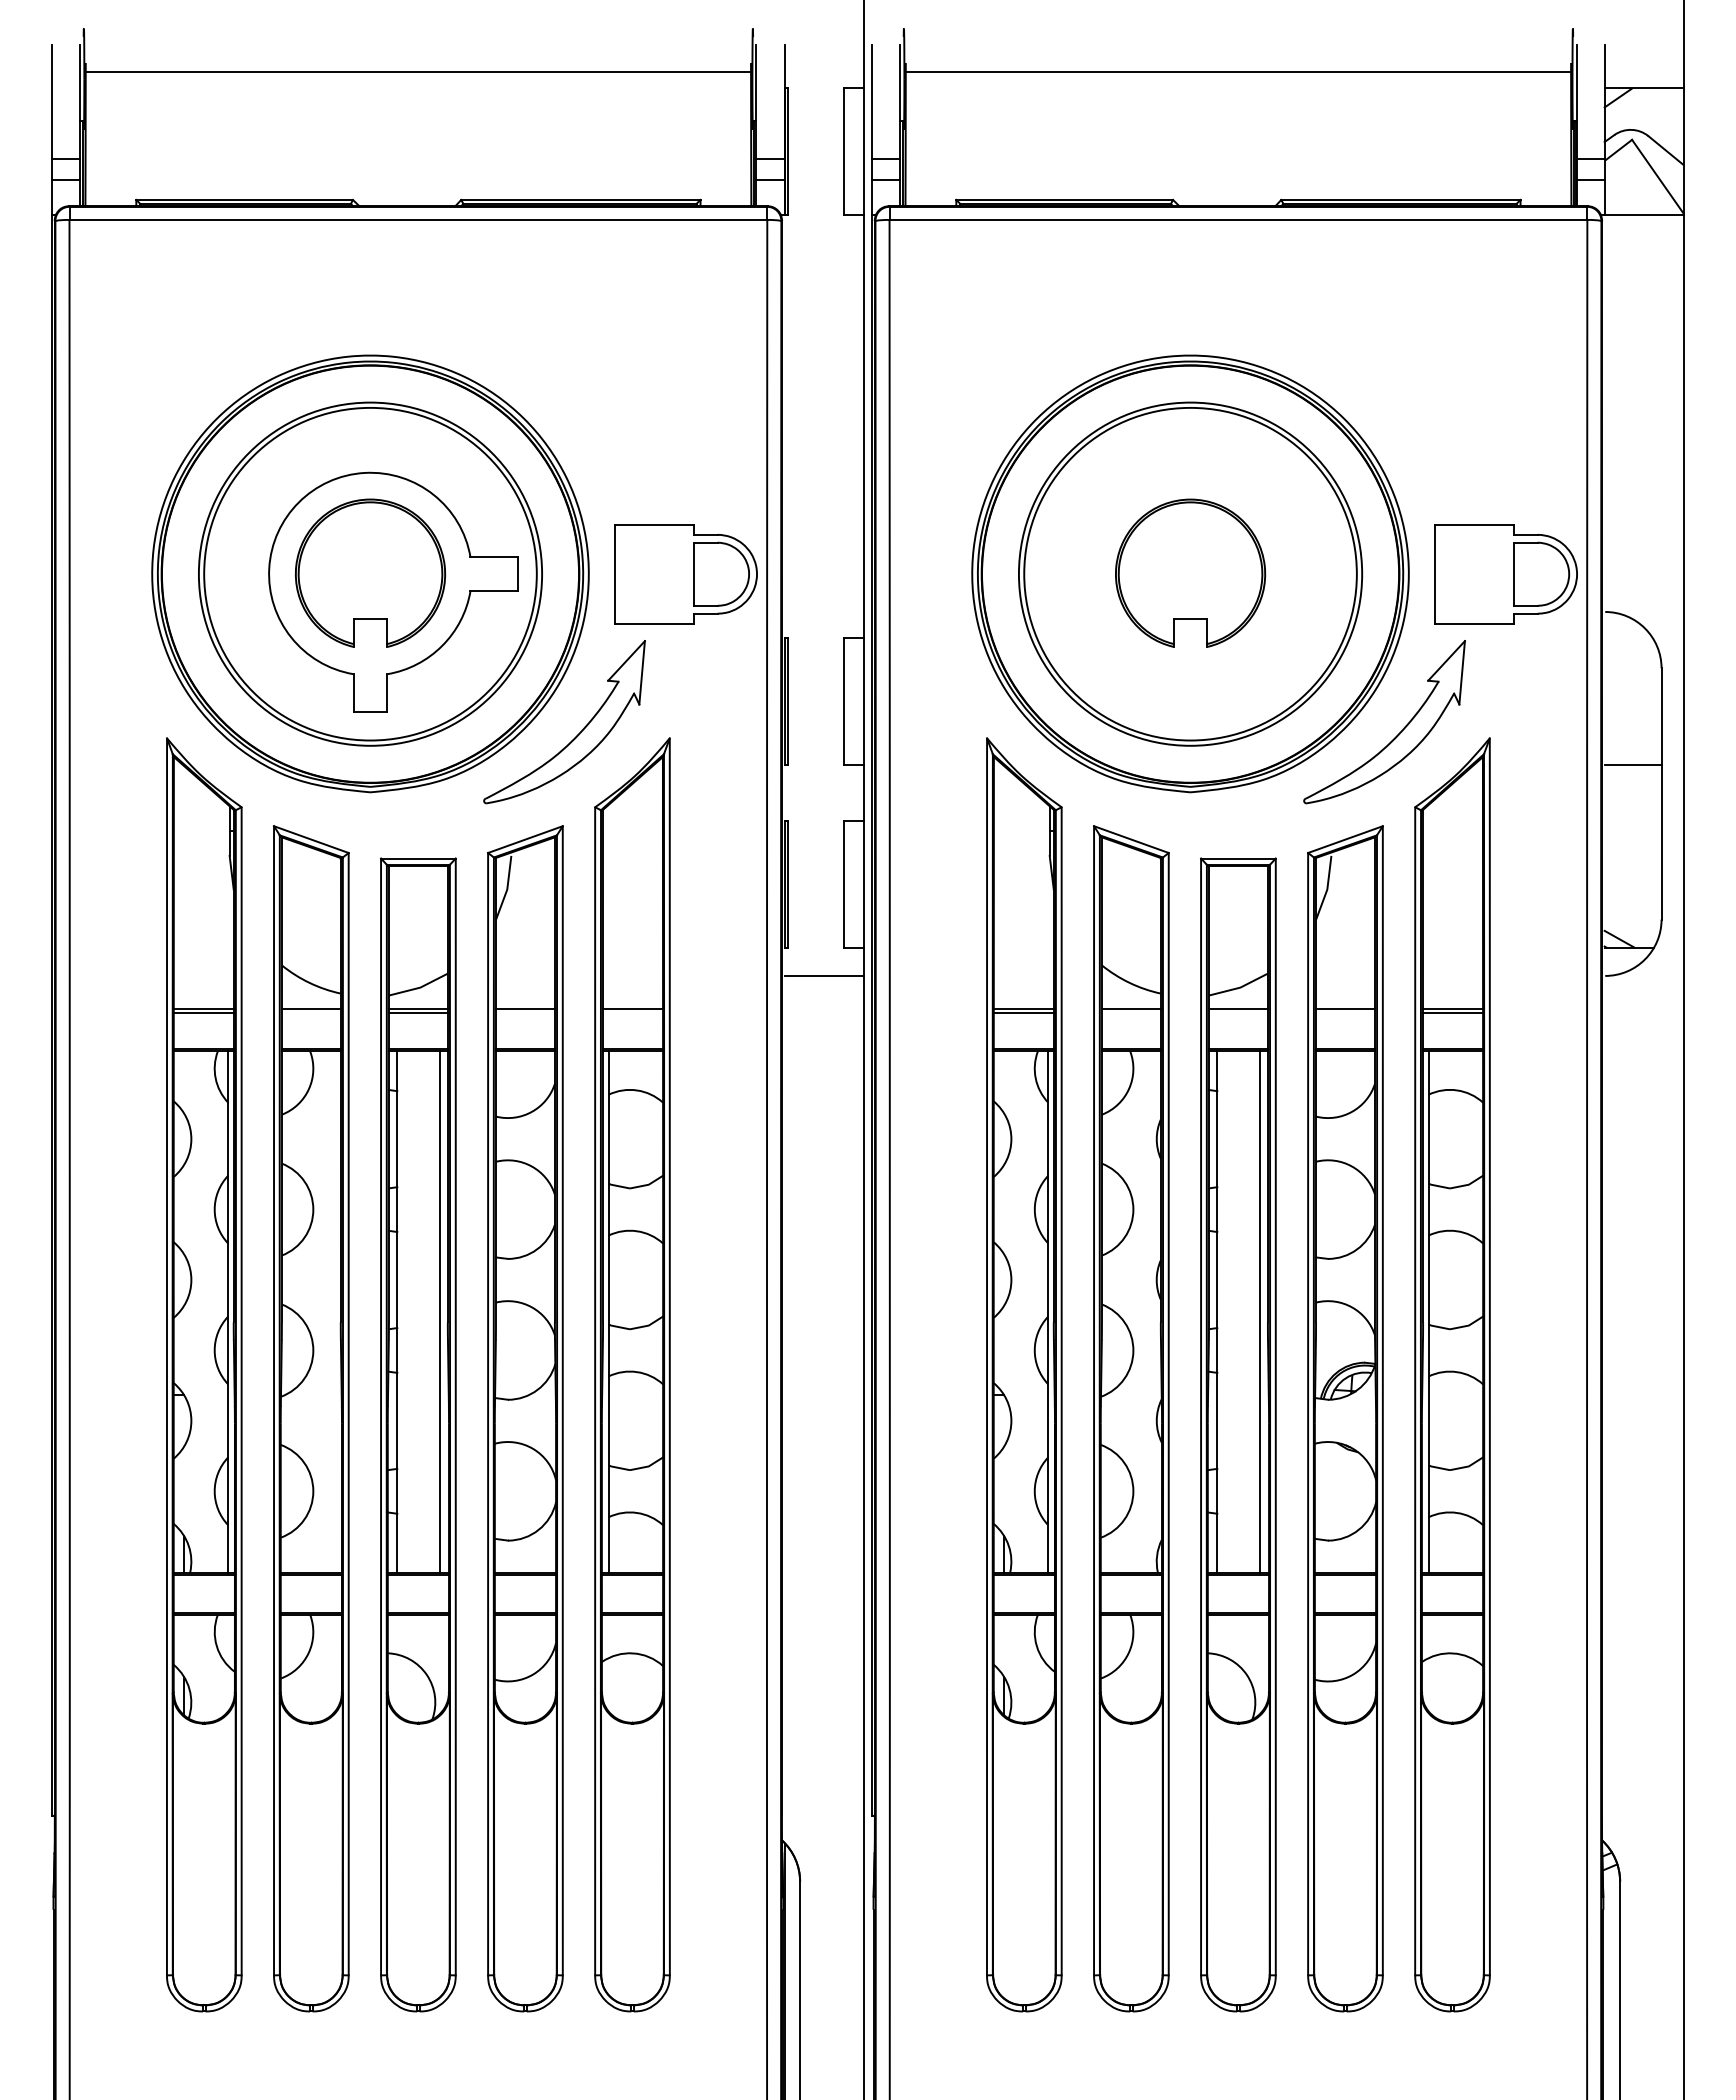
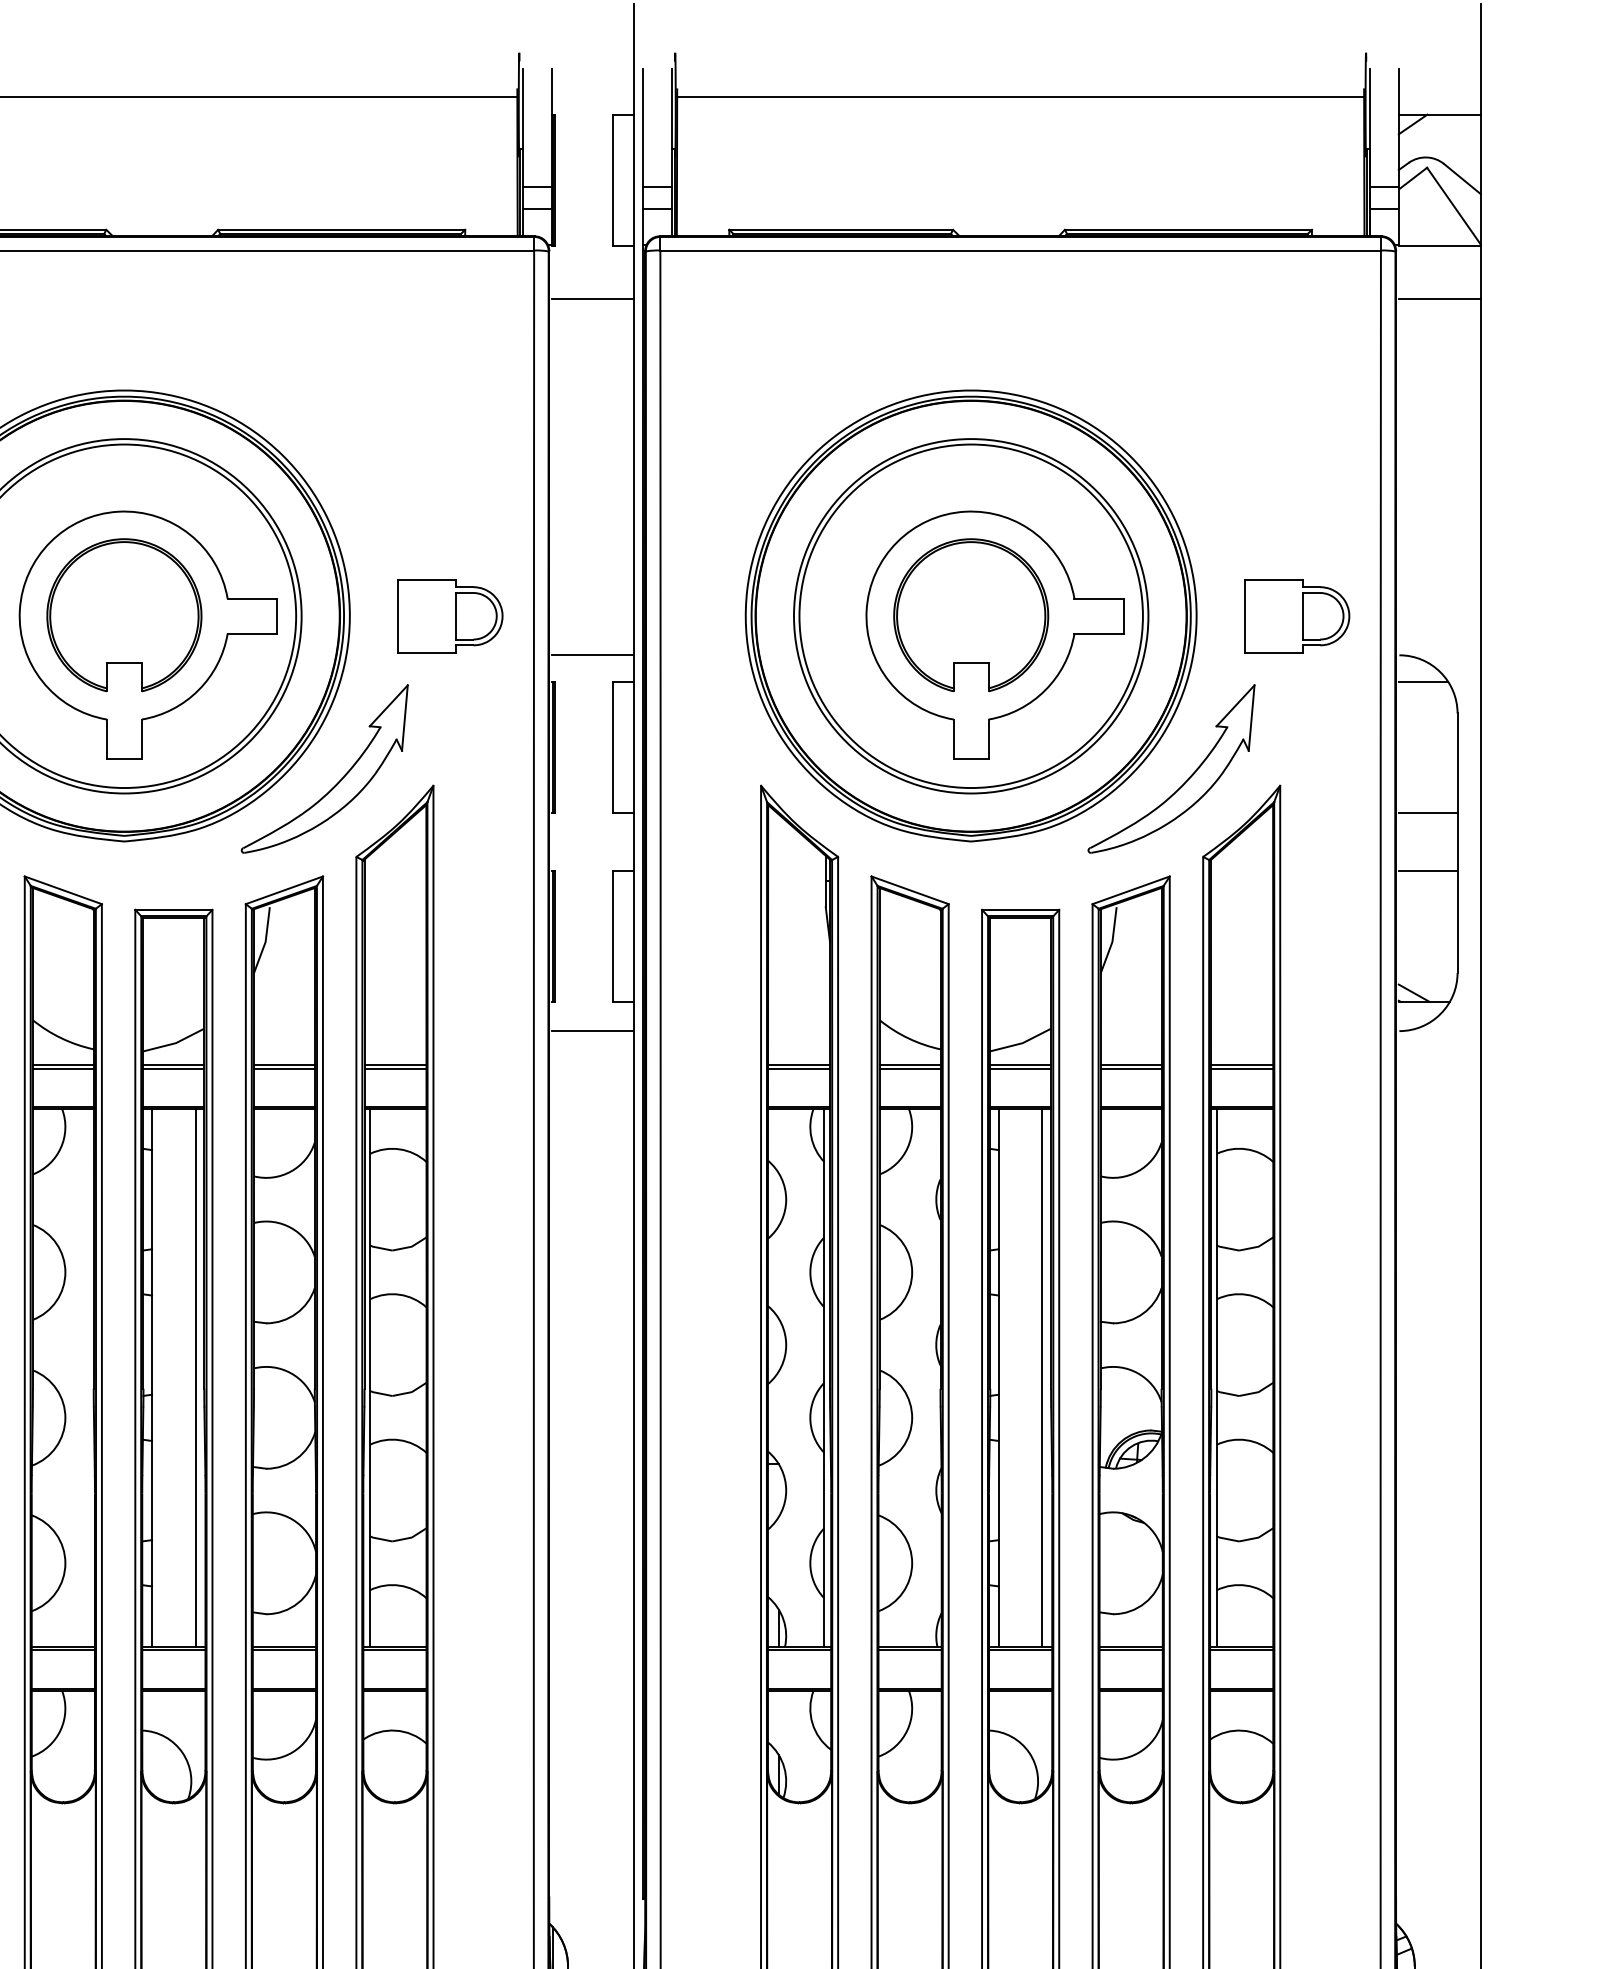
line: (823, 266) -> (592, 298), added
line: (1643, 266) -> (1438, 298), added
part: (685, 573) -> (449, 615), size x0.71
part: (1505, 573) -> (1296, 615), size x0.71
part: (1213, 591) -> (994, 634), added
line: (823, 612) -> (592, 655), added
line: (1628, 637) -> (1423, 681), added
line: (1632, 820) -> (1427, 870), added
line: (310, 1013) -> (62, 1069), added
line: (524, 1013) -> (283, 1069), added
line: (633, 1013) -> (395, 1069), added
line: (1130, 1013) -> (909, 1069), added
line: (1238, 1013) -> (1020, 1069), added
line: (1345, 1013) -> (1131, 1069), added

